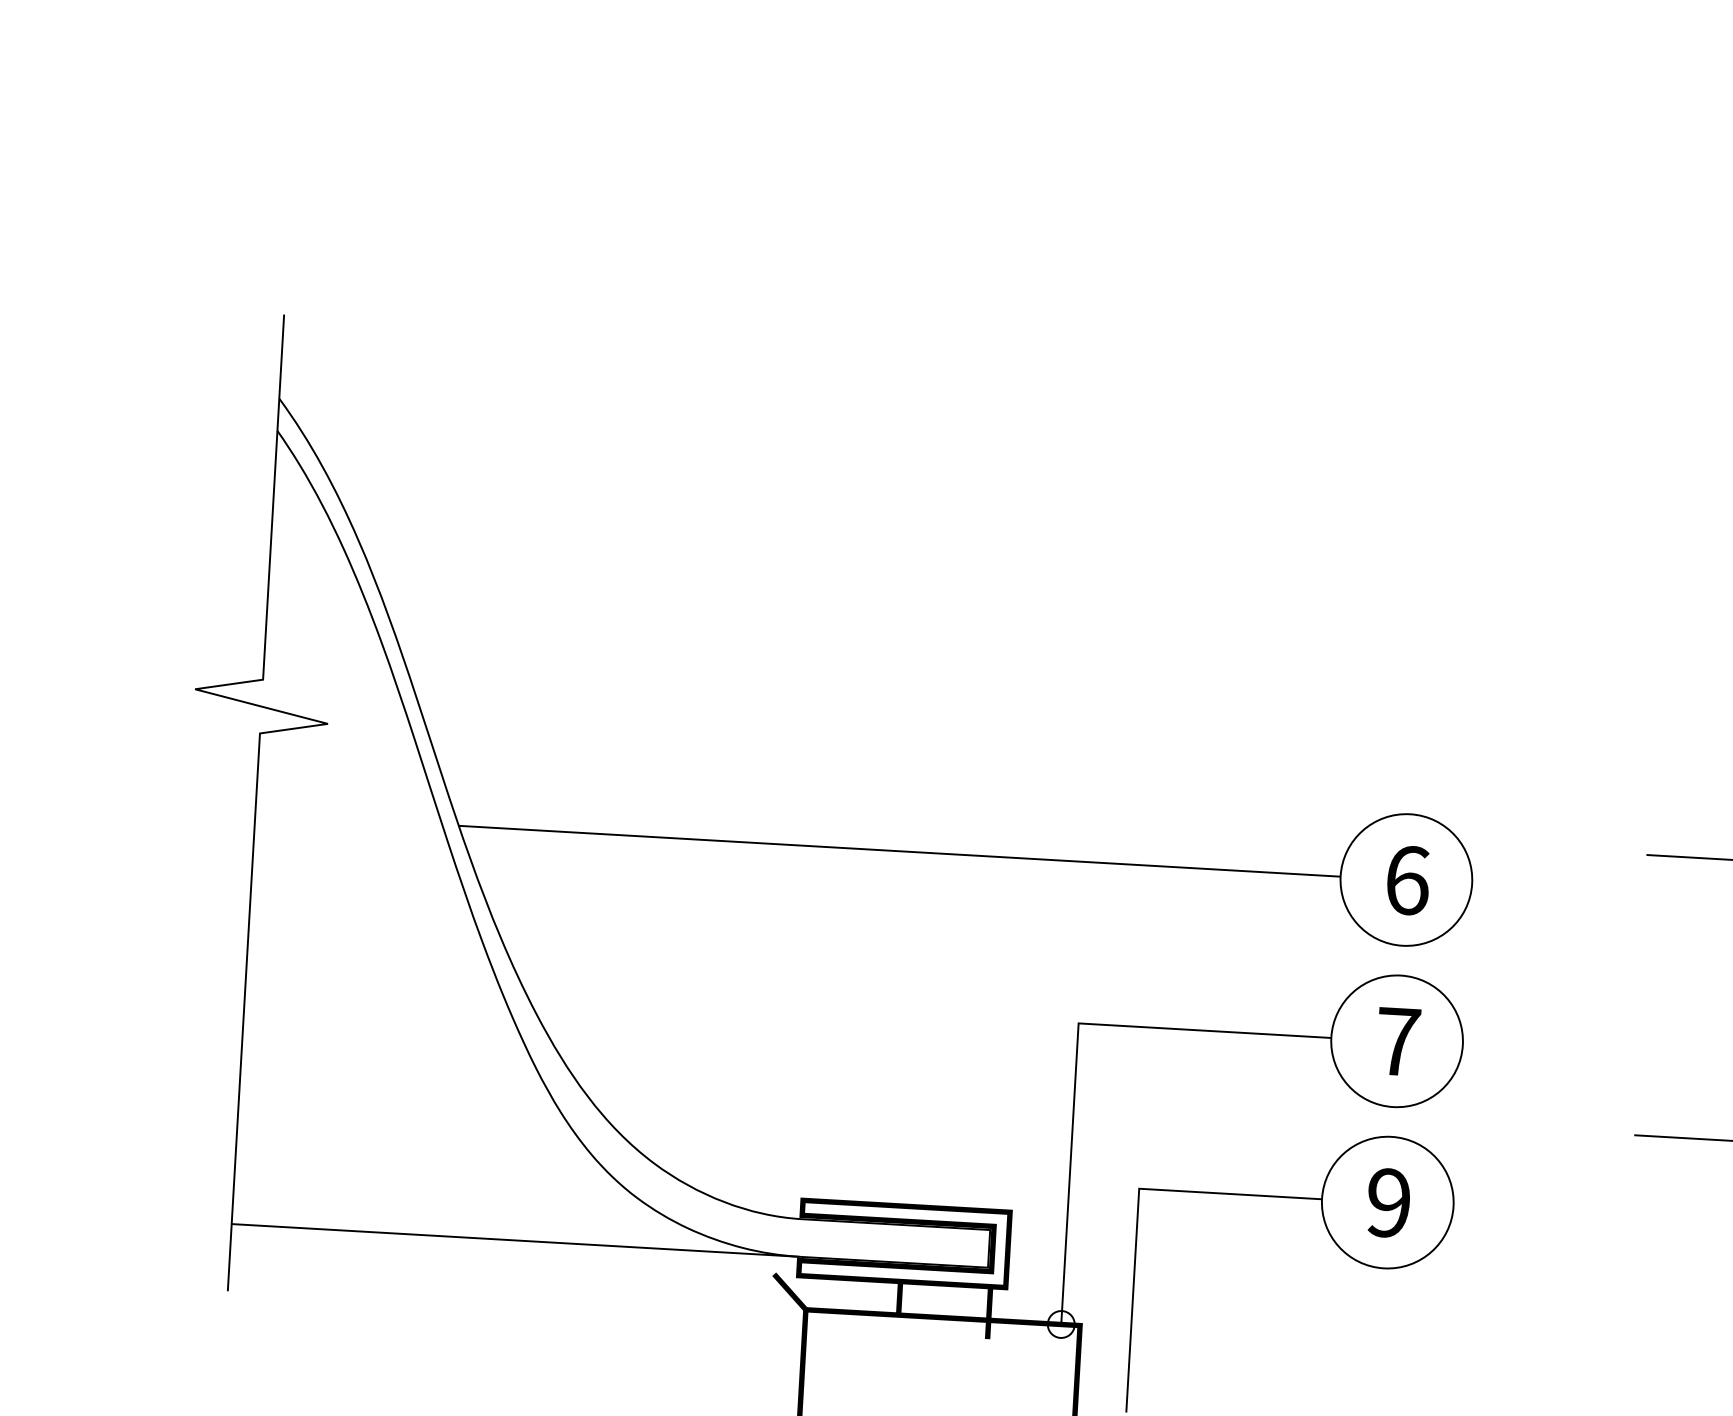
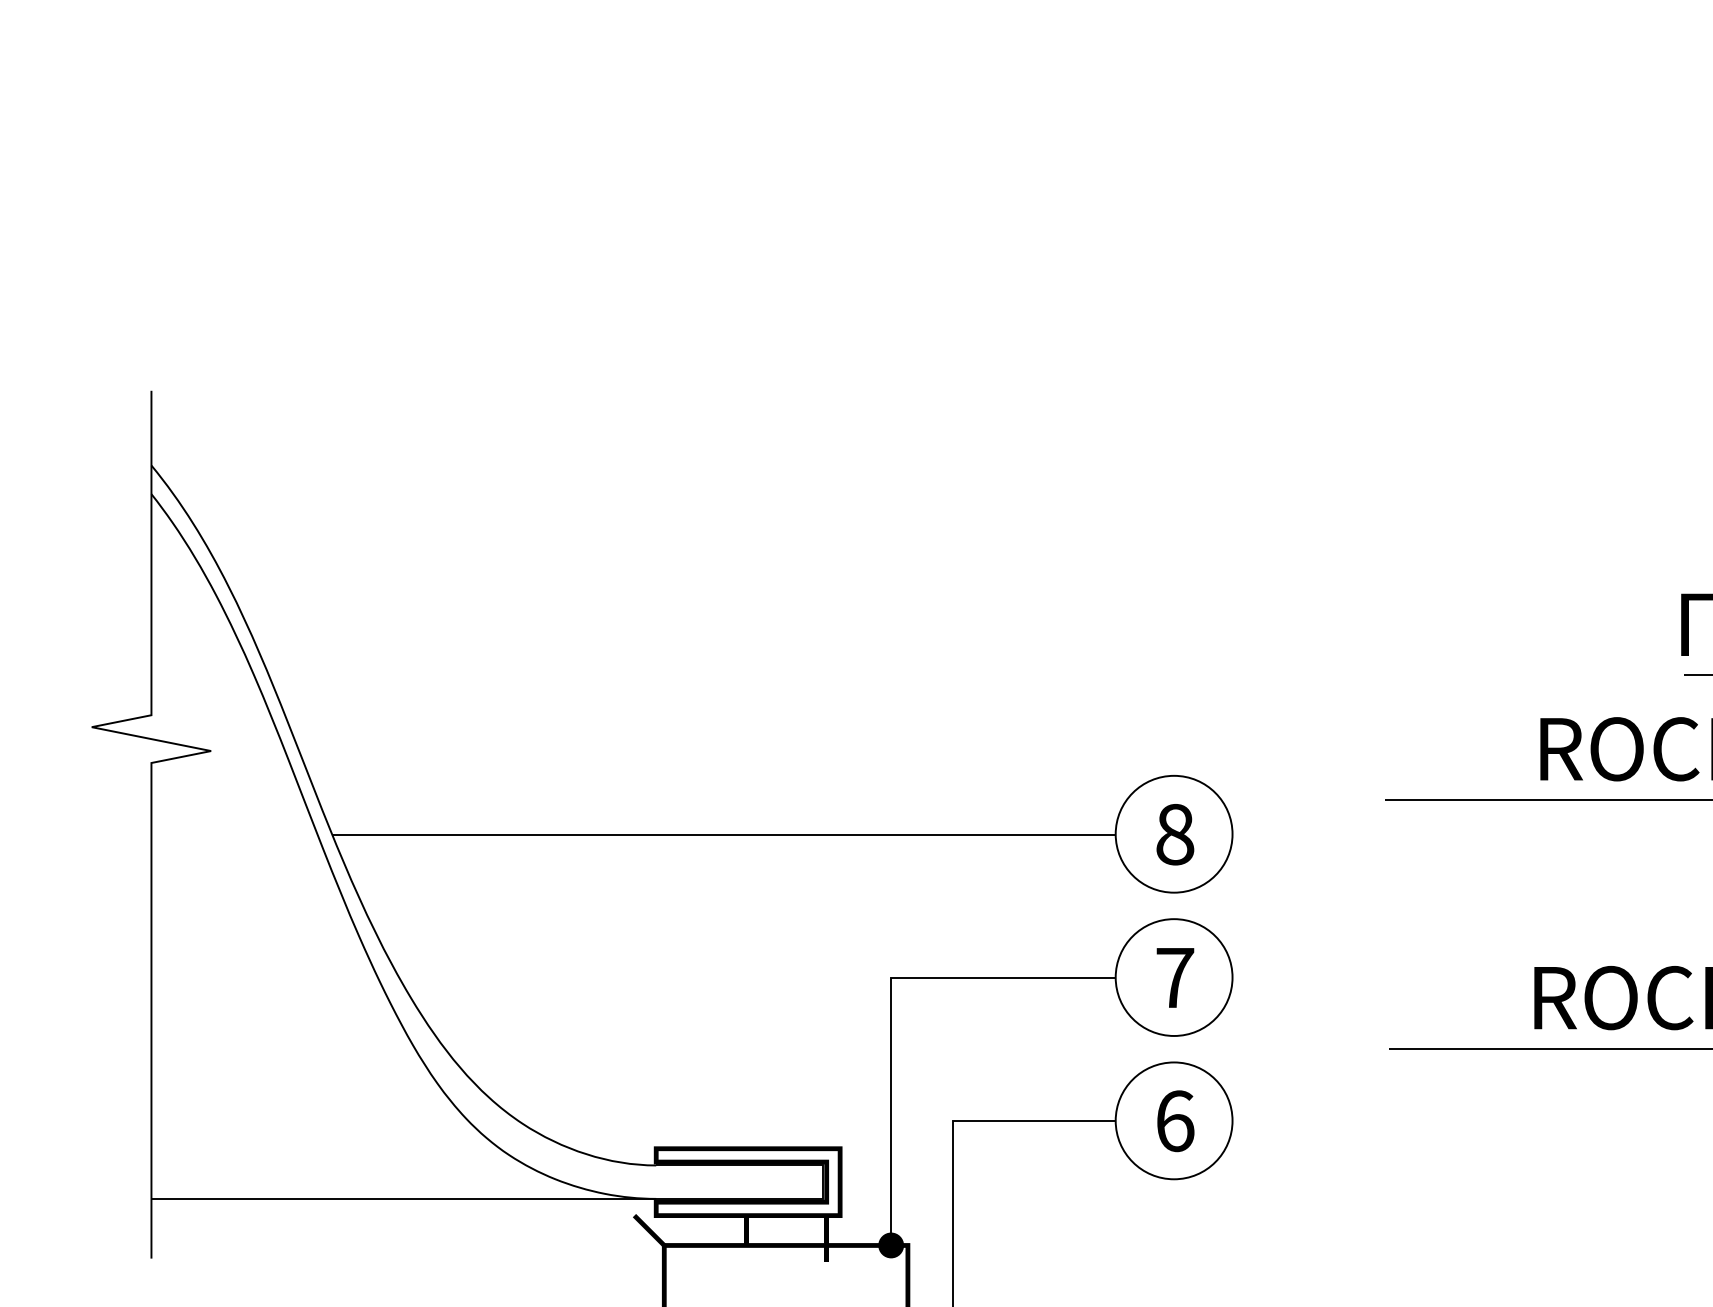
text: (1407, 880) -> (1175, 834), 6 -> 8
text: (1389, 1203) -> (1175, 1121), 9 -> 6
fill: (1061, 1324) -> (891, 1245), added

